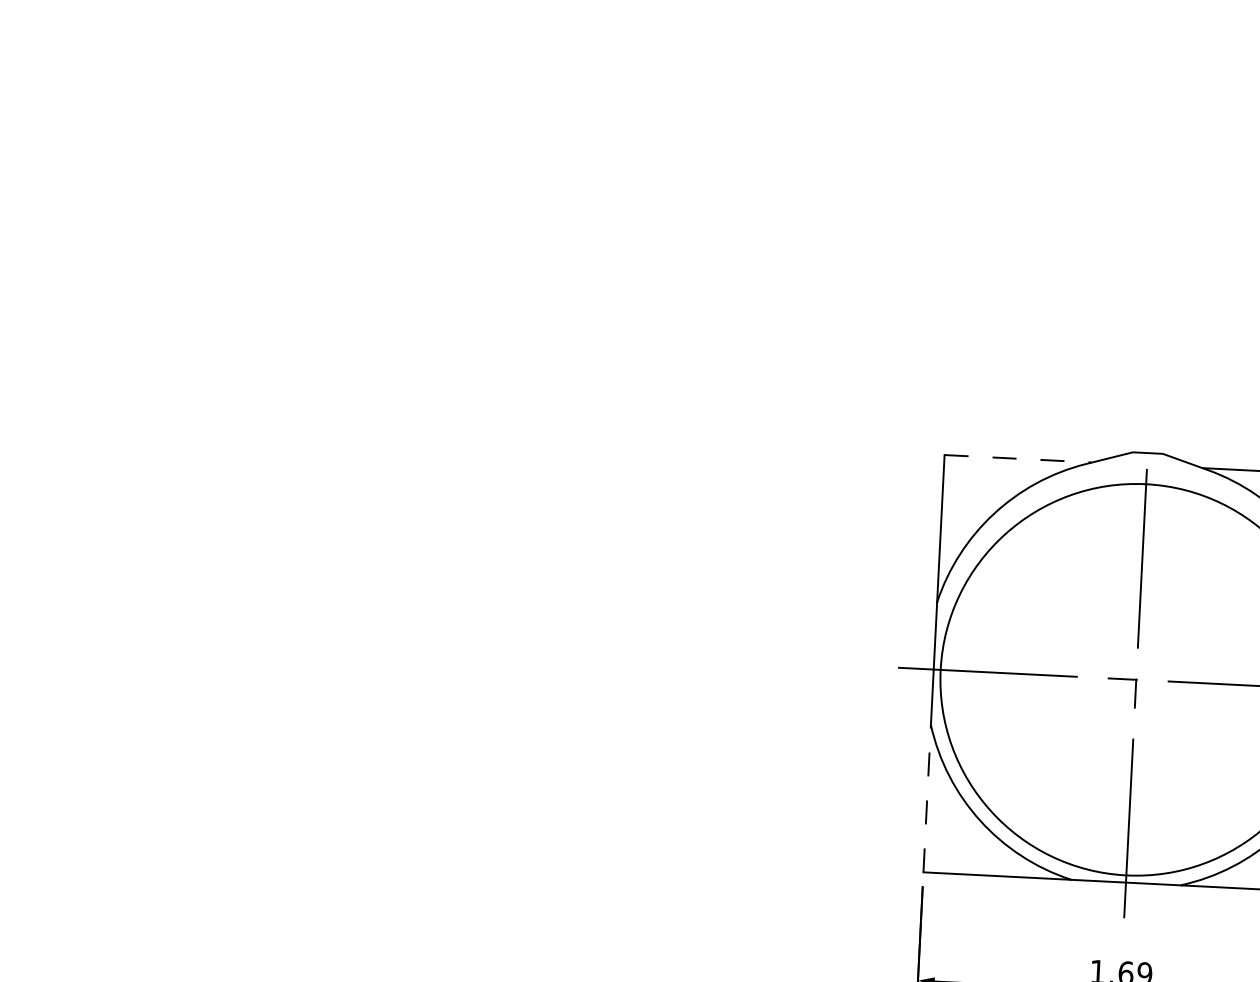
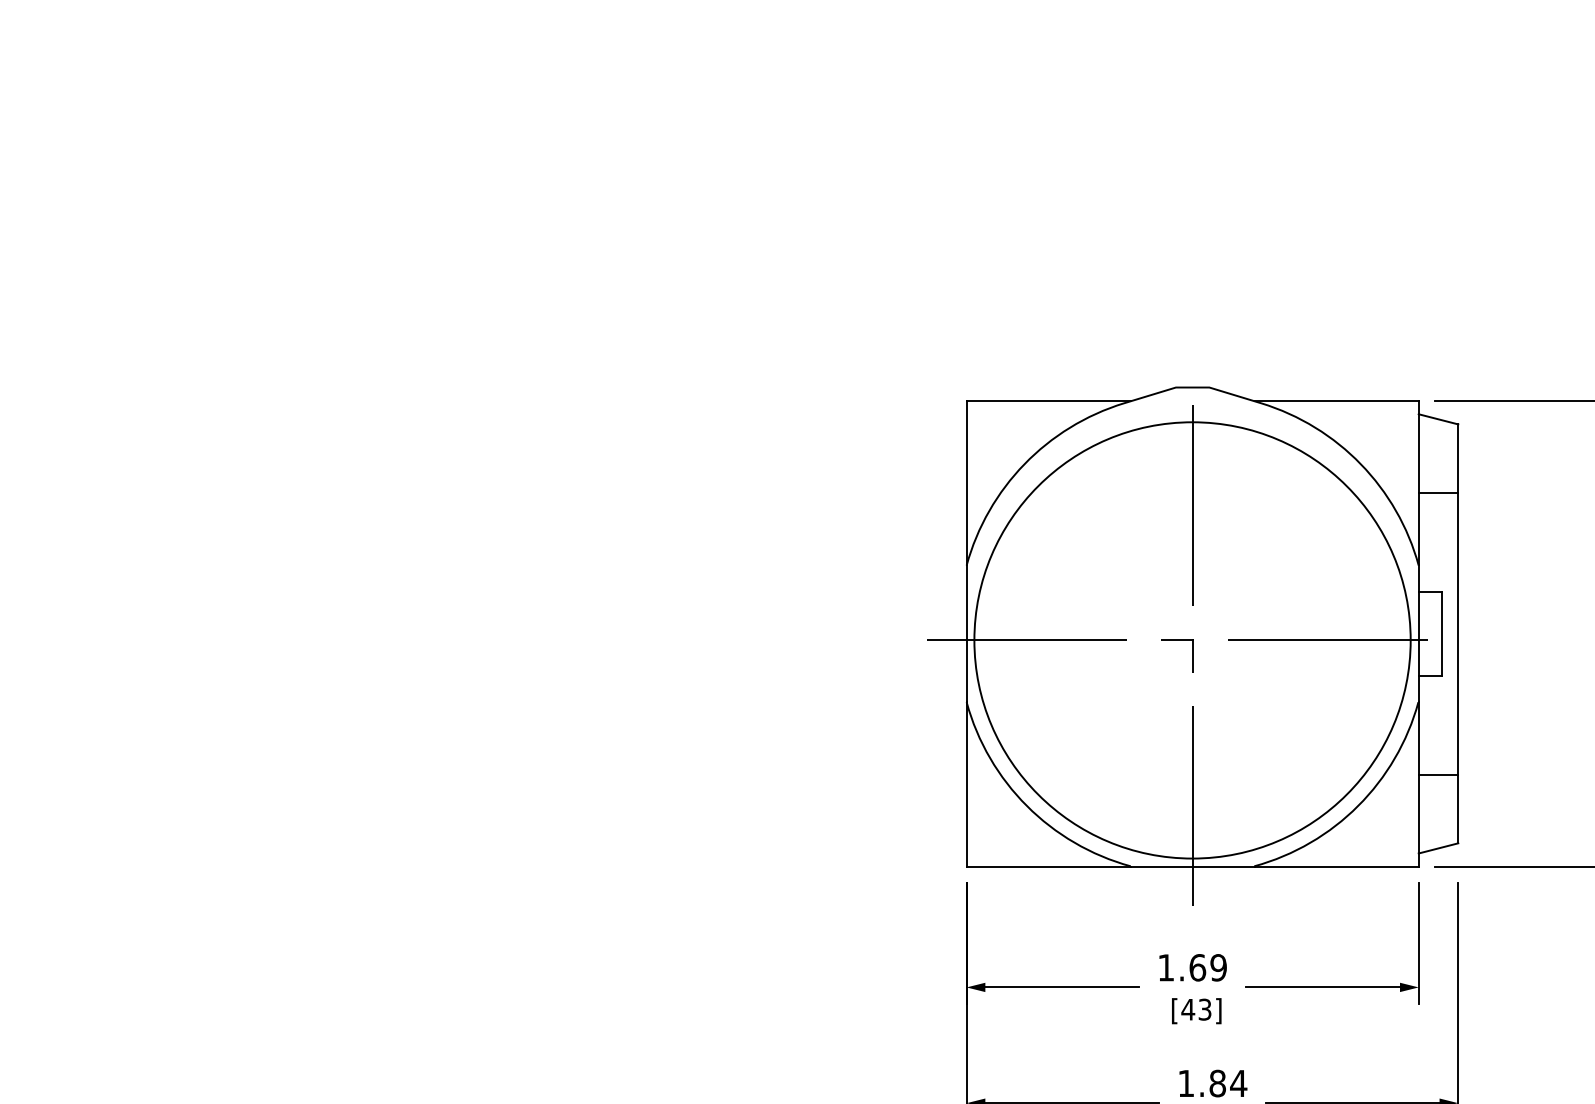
line: (1018, 459) -> (1049, 401), dashed -> solid
line: (927, 798) -> (966, 784), dashed -> solid

